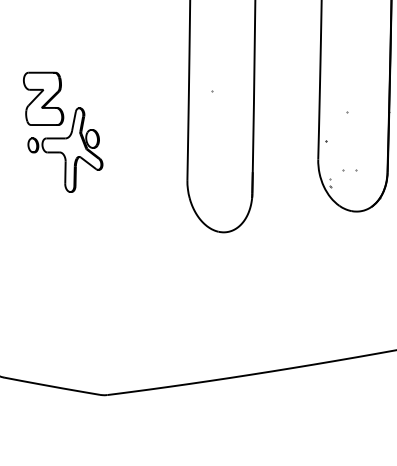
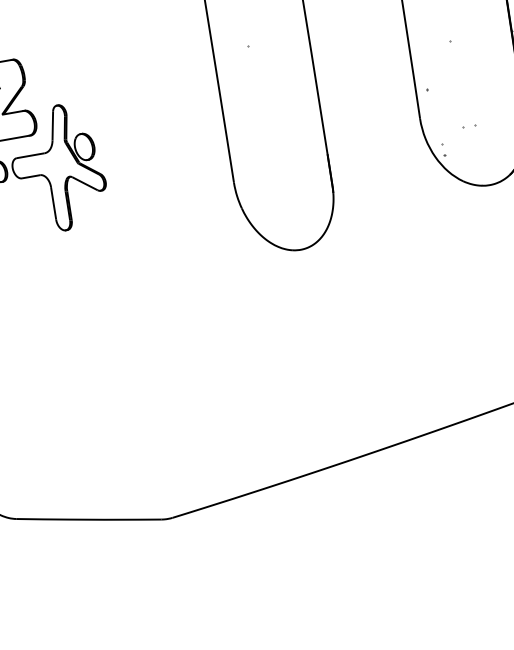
part: (350, 170) -> (470, 126), size x0.62

